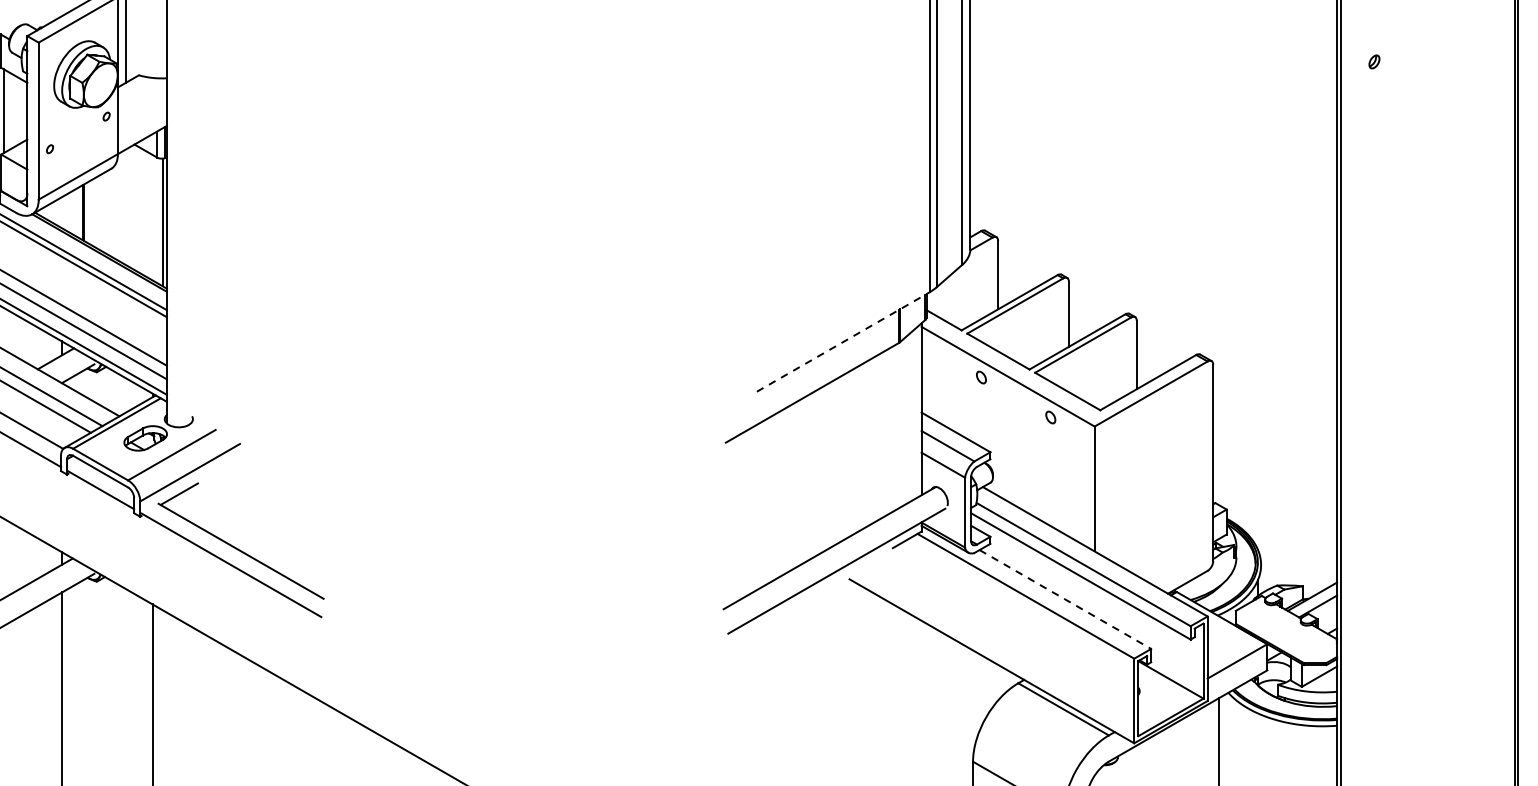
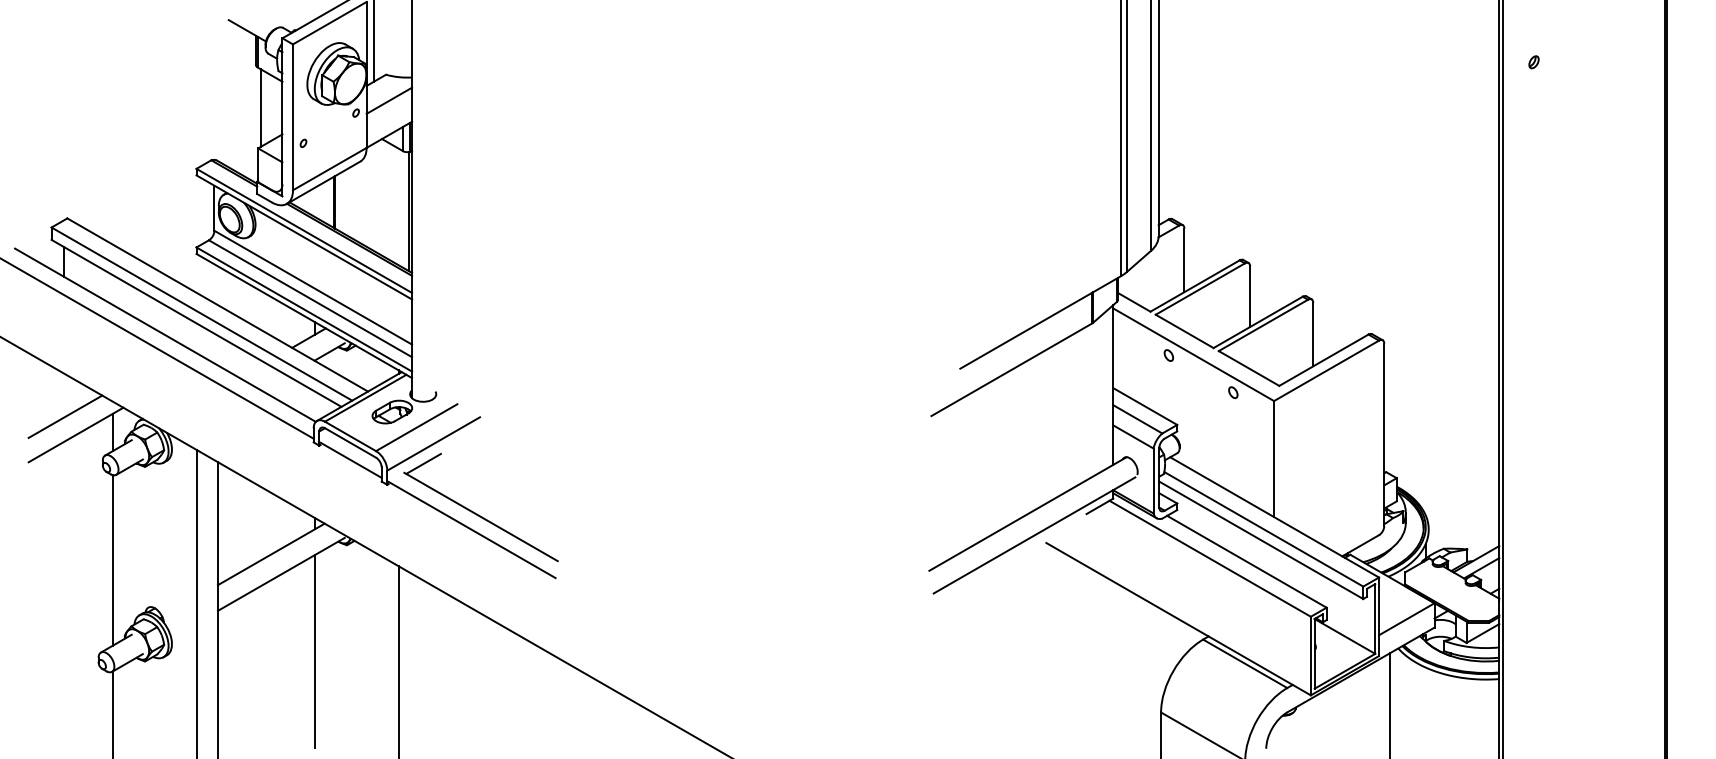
line: (142, 103) -> (389, 100), added
line: (843, 341) -> (1040, 322), dashed -> solid
line: (1066, 600) -> (1247, 562), dashed -> solid

